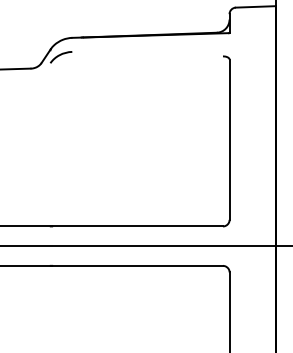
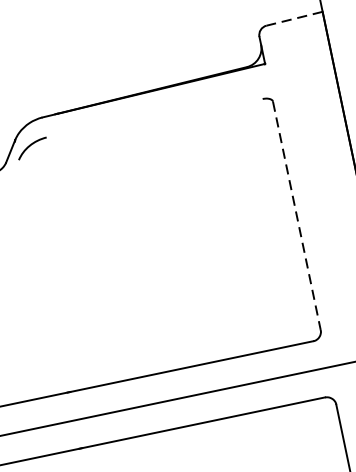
line: (255, 6) -> (294, 18), solid -> dashed
line: (229, 140) -> (296, 216), solid -> dashed

